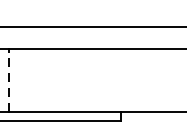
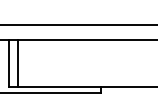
line: (9, 80) -> (18, 63), dashed -> solid

